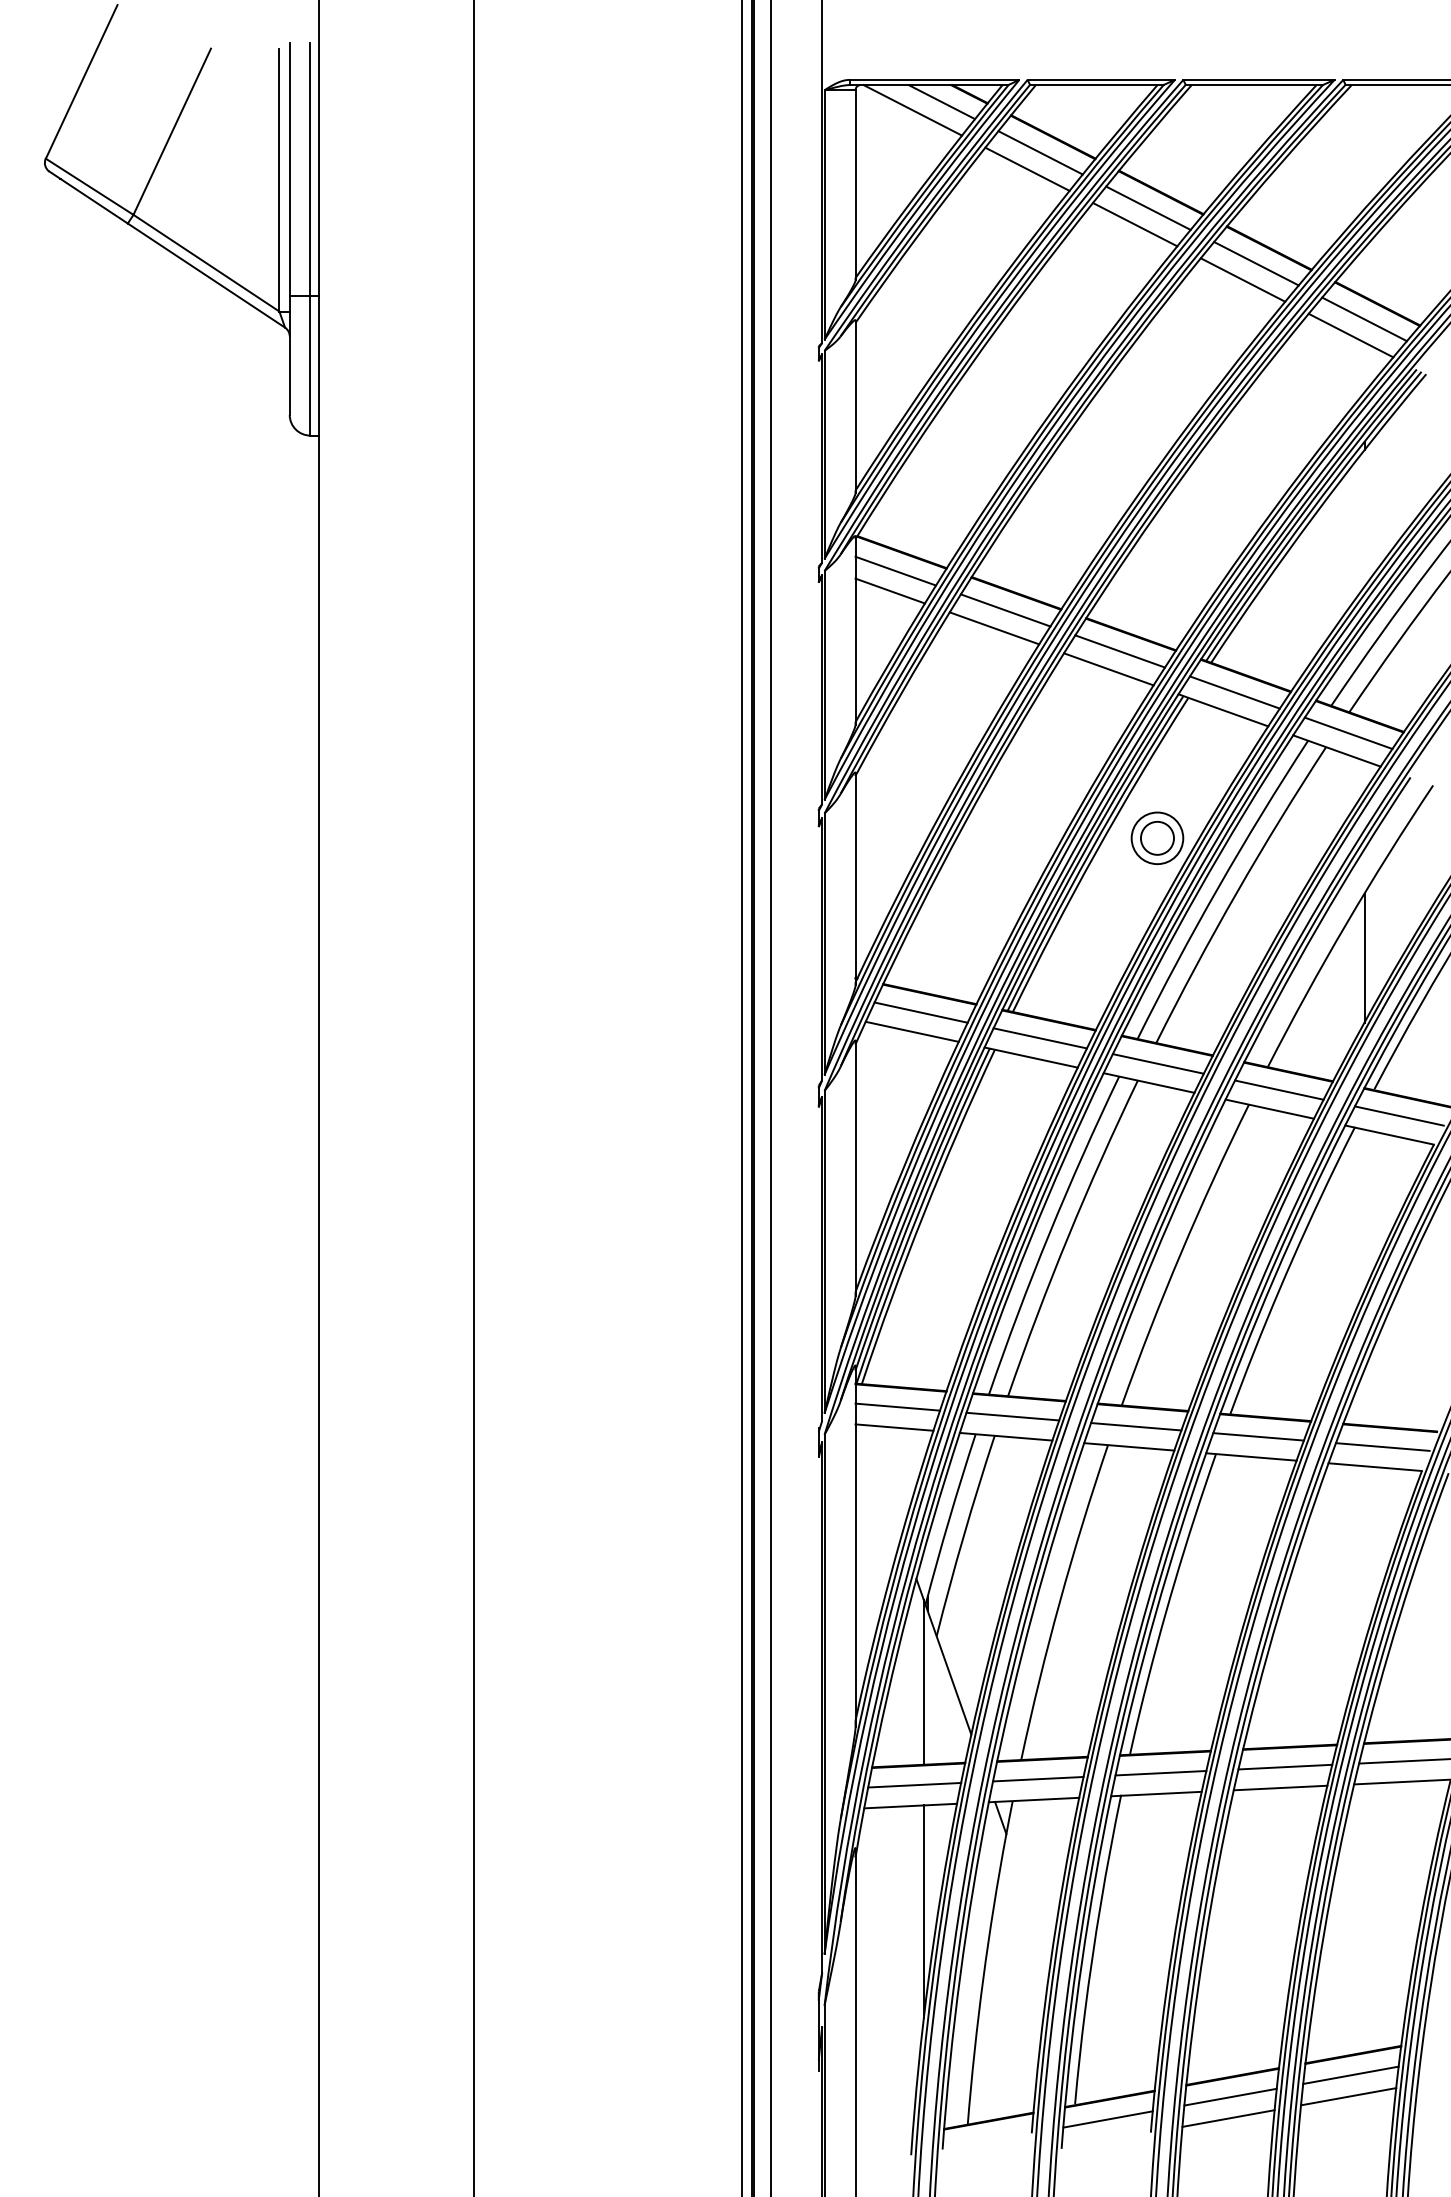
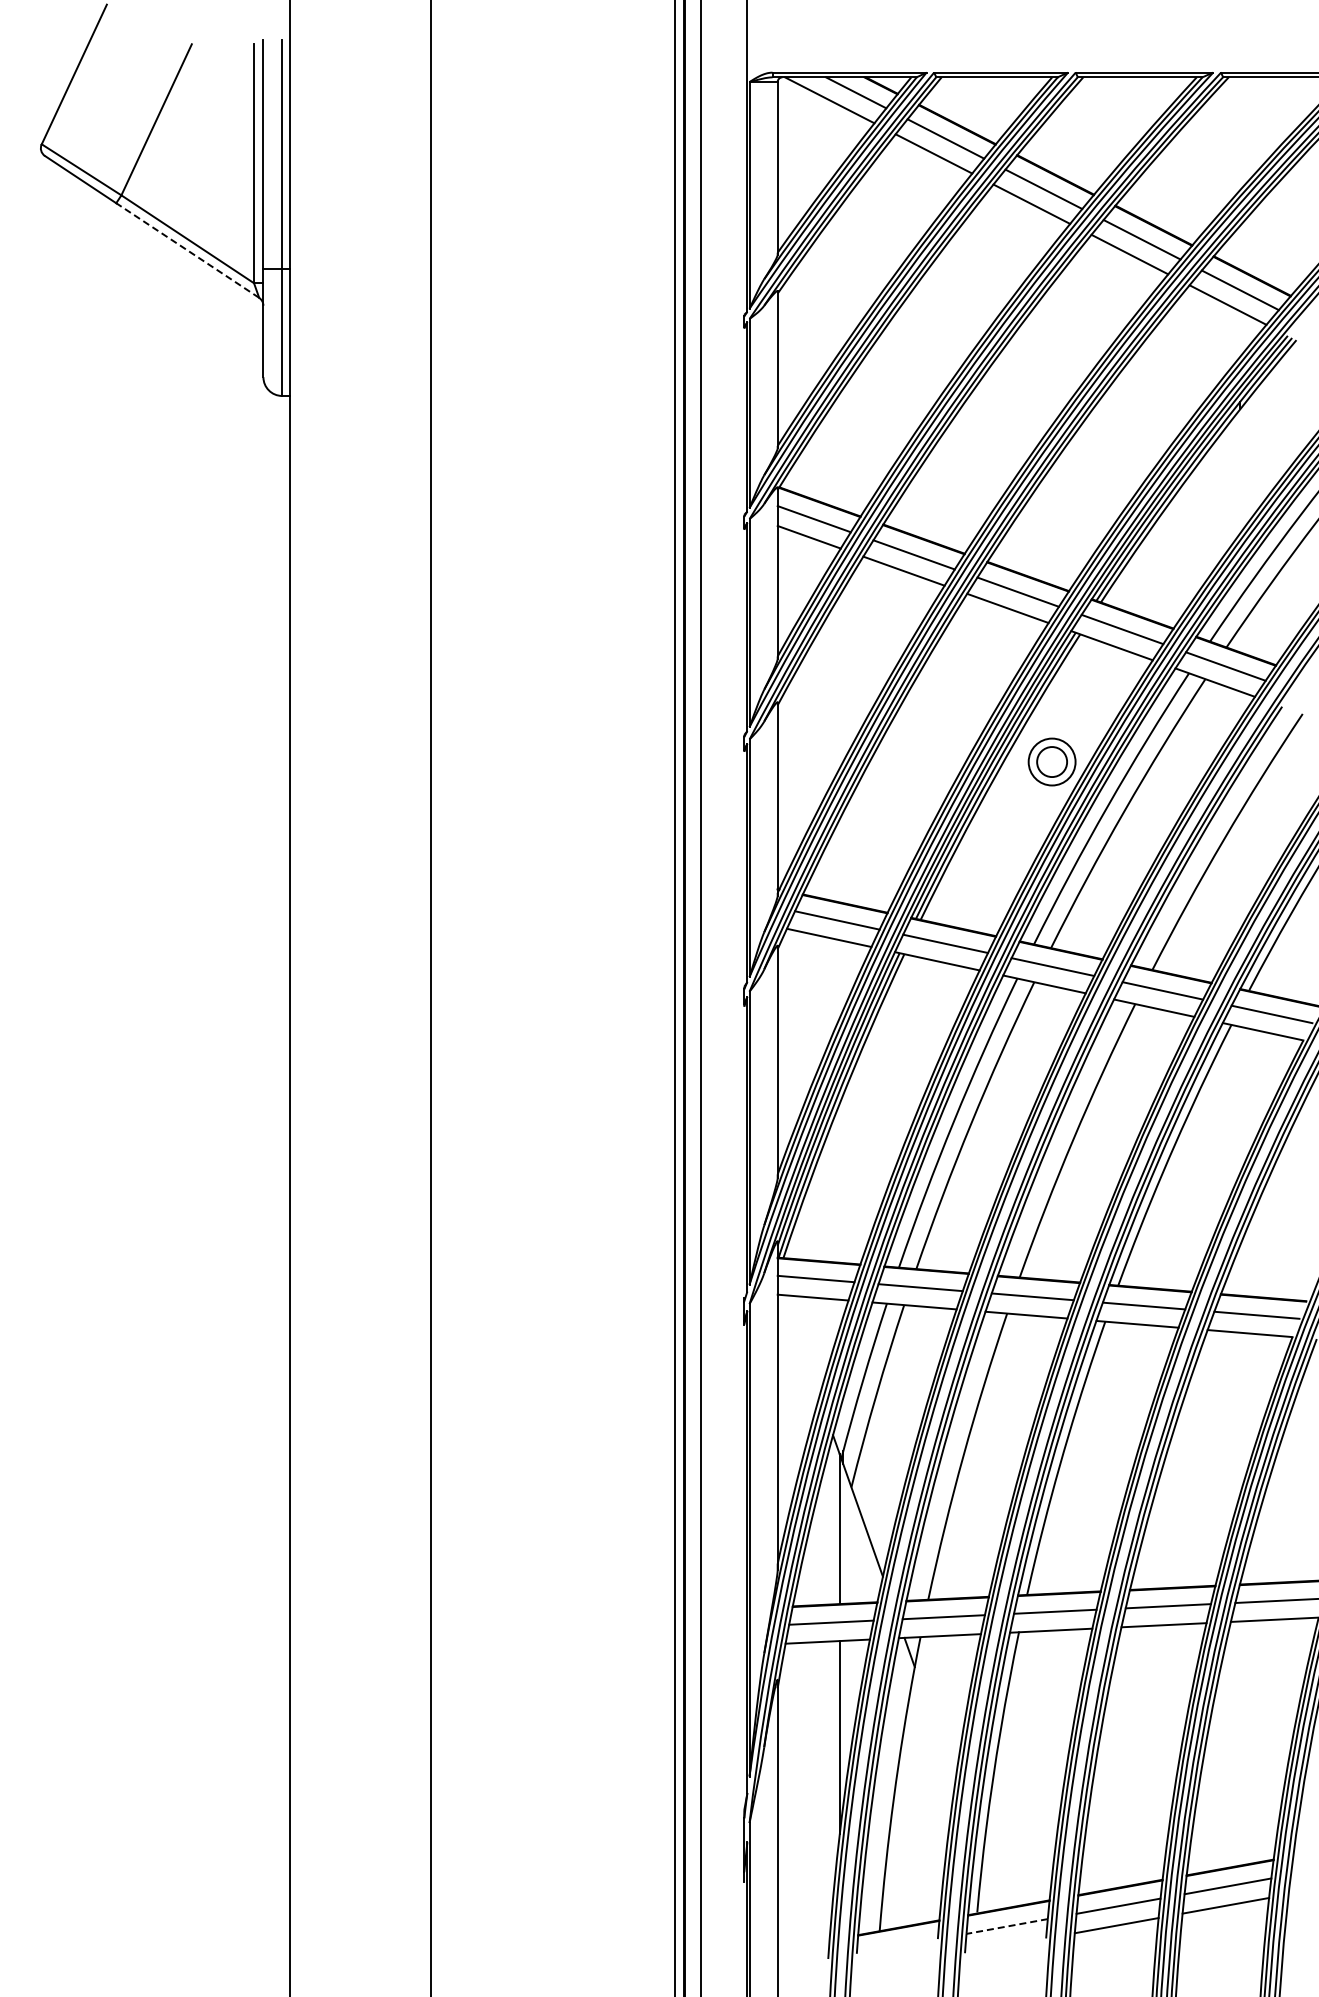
line: (206, 275) -> (187, 250), solid -> dashed
line: (1364, 957) -> (1240, 870), removed
line: (1107, 2119) -> (1006, 1926), solid -> dashed

